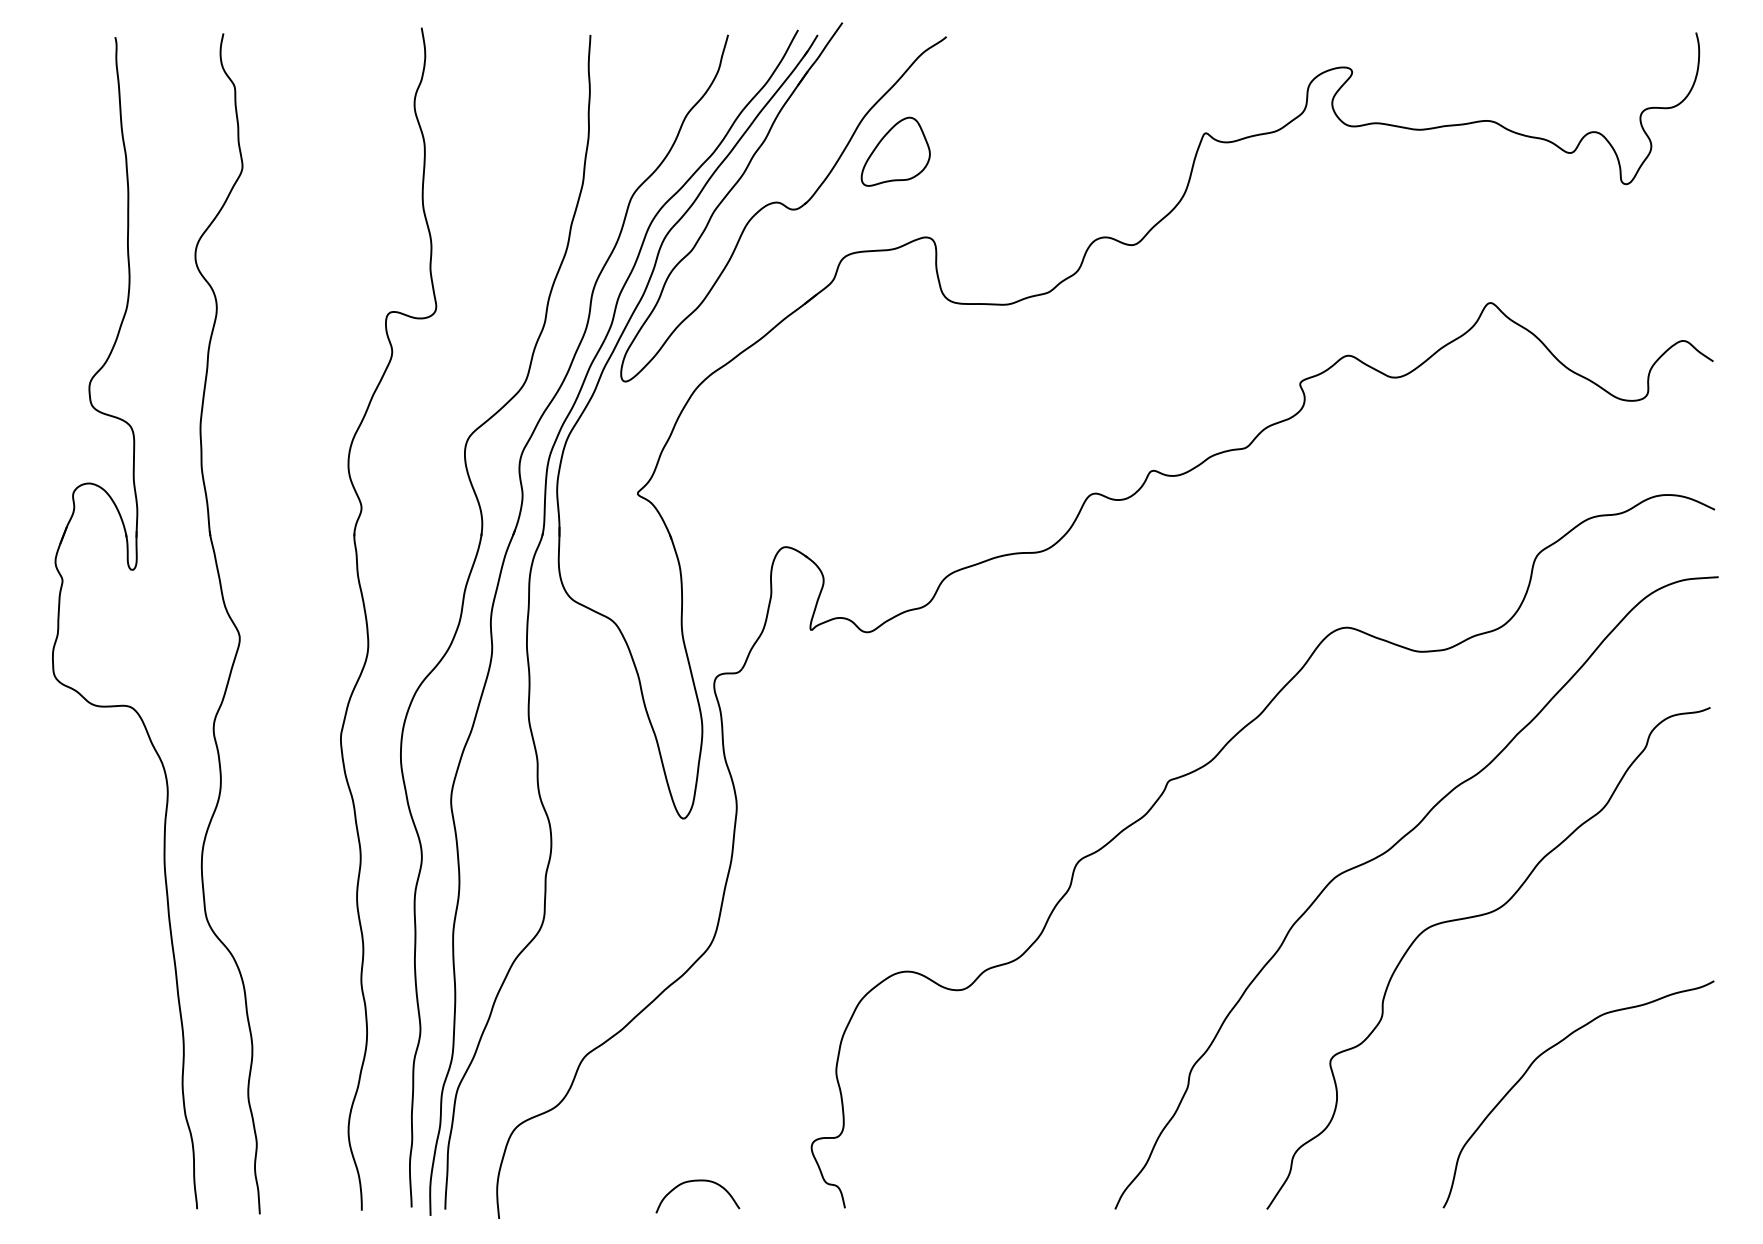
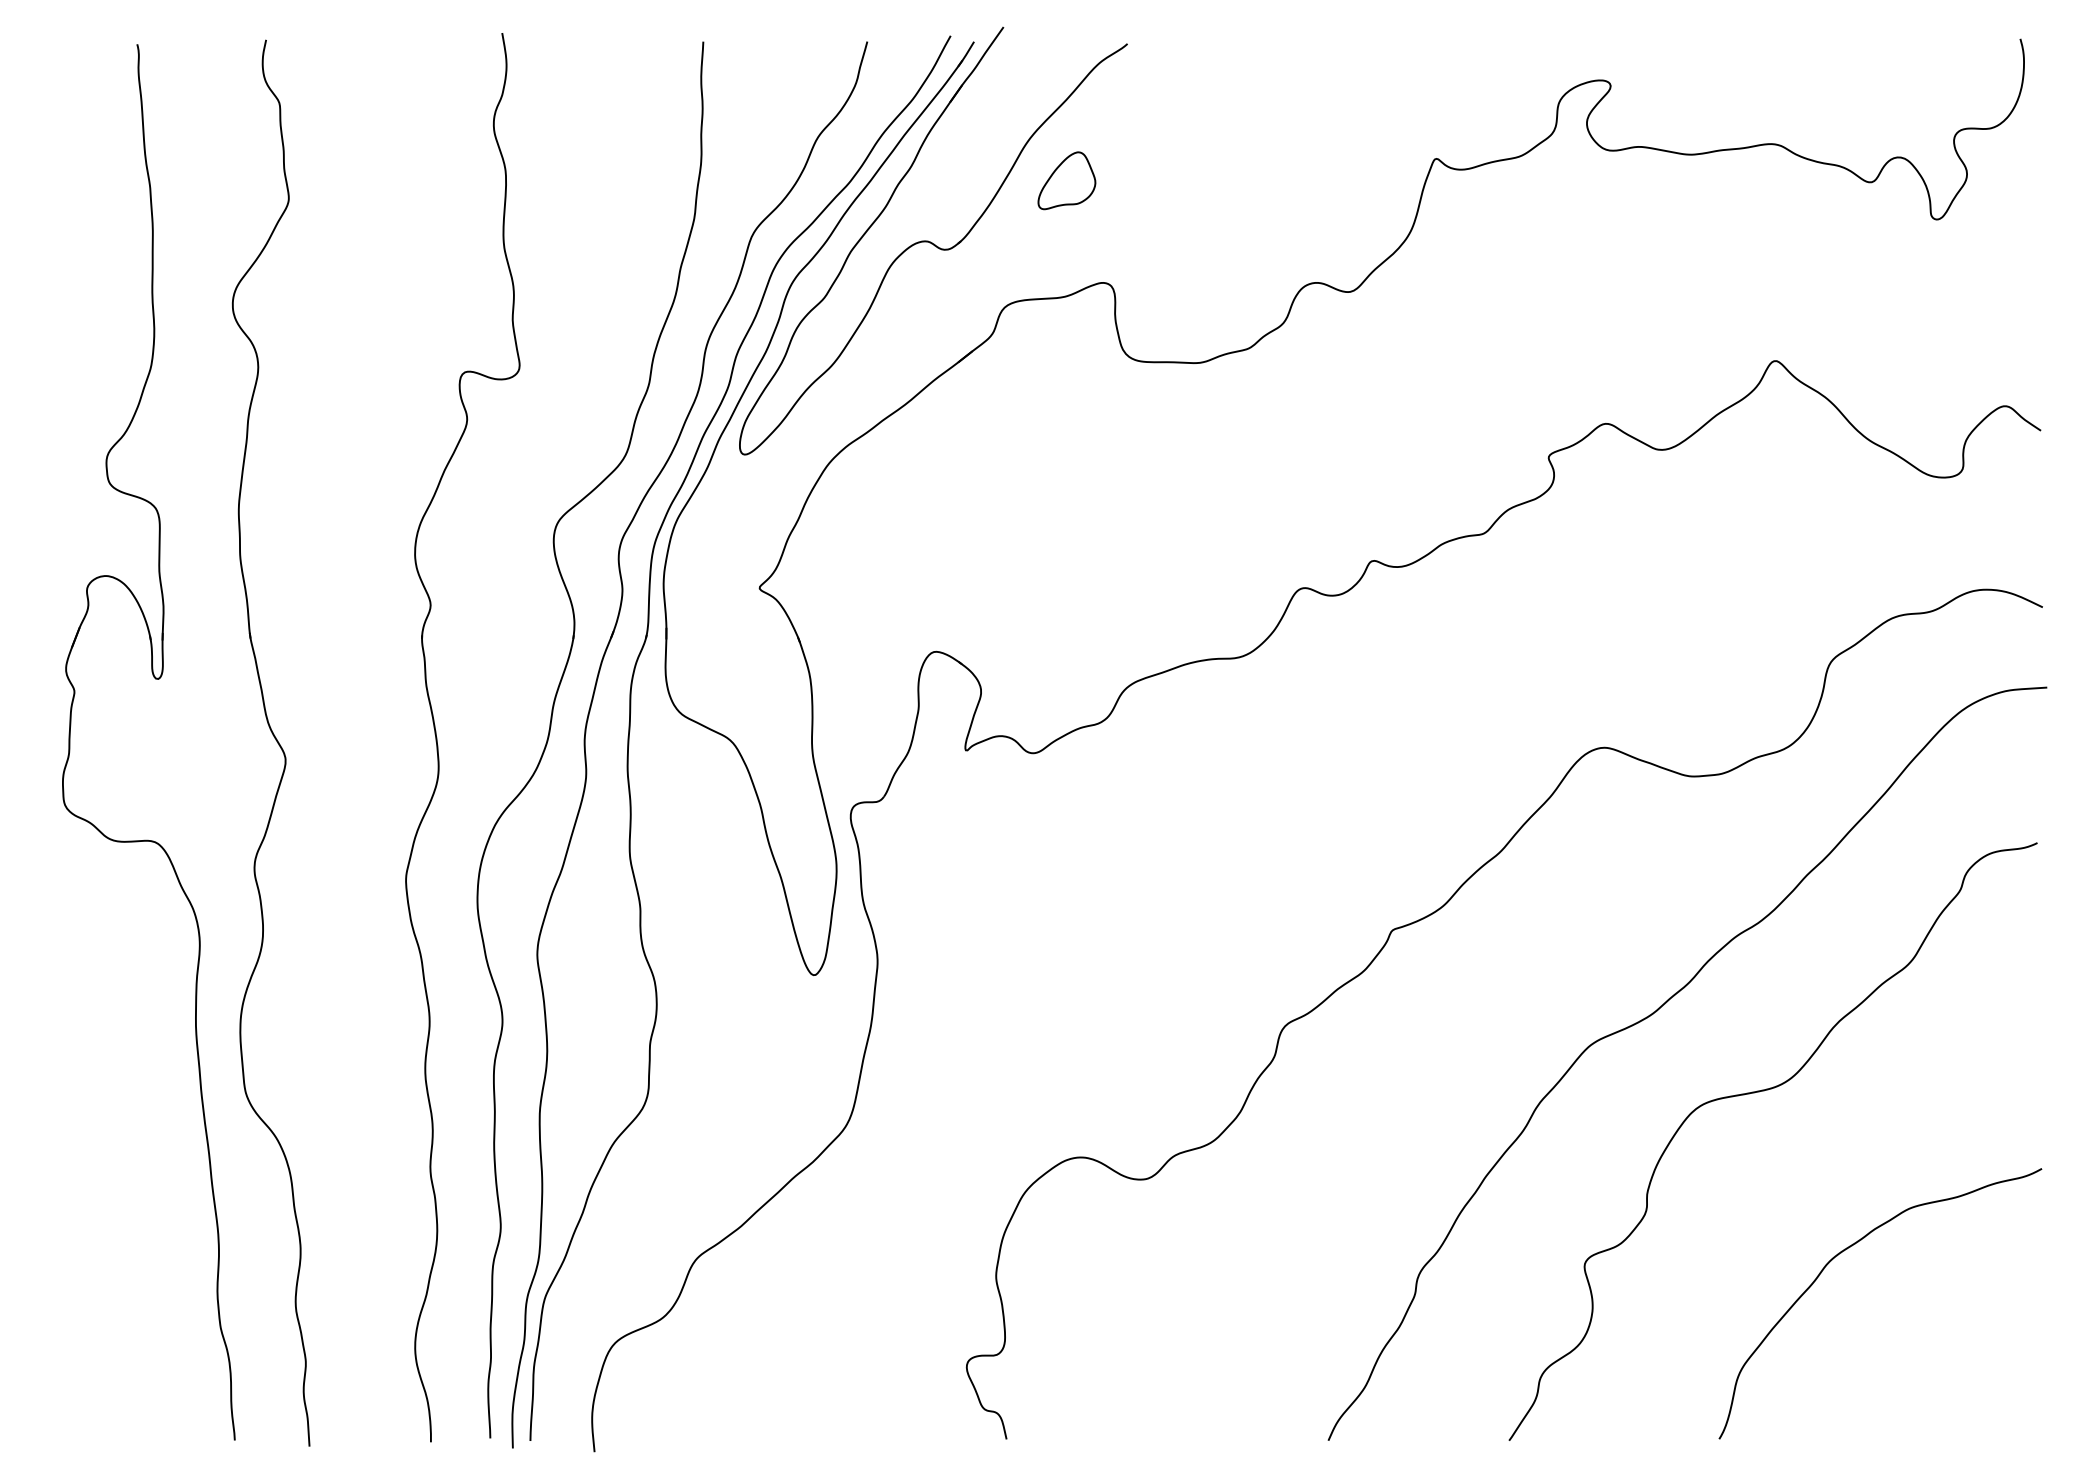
part: (895, 151) -> (1066, 180), size x0.7
curve: (697, 1181) -> (830, 1407), removed

